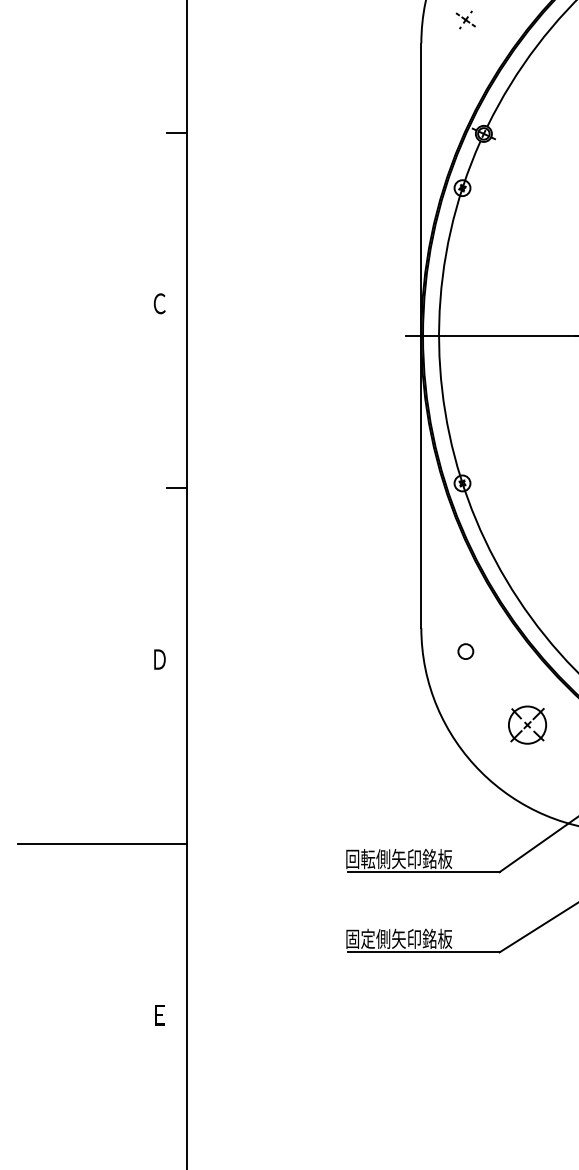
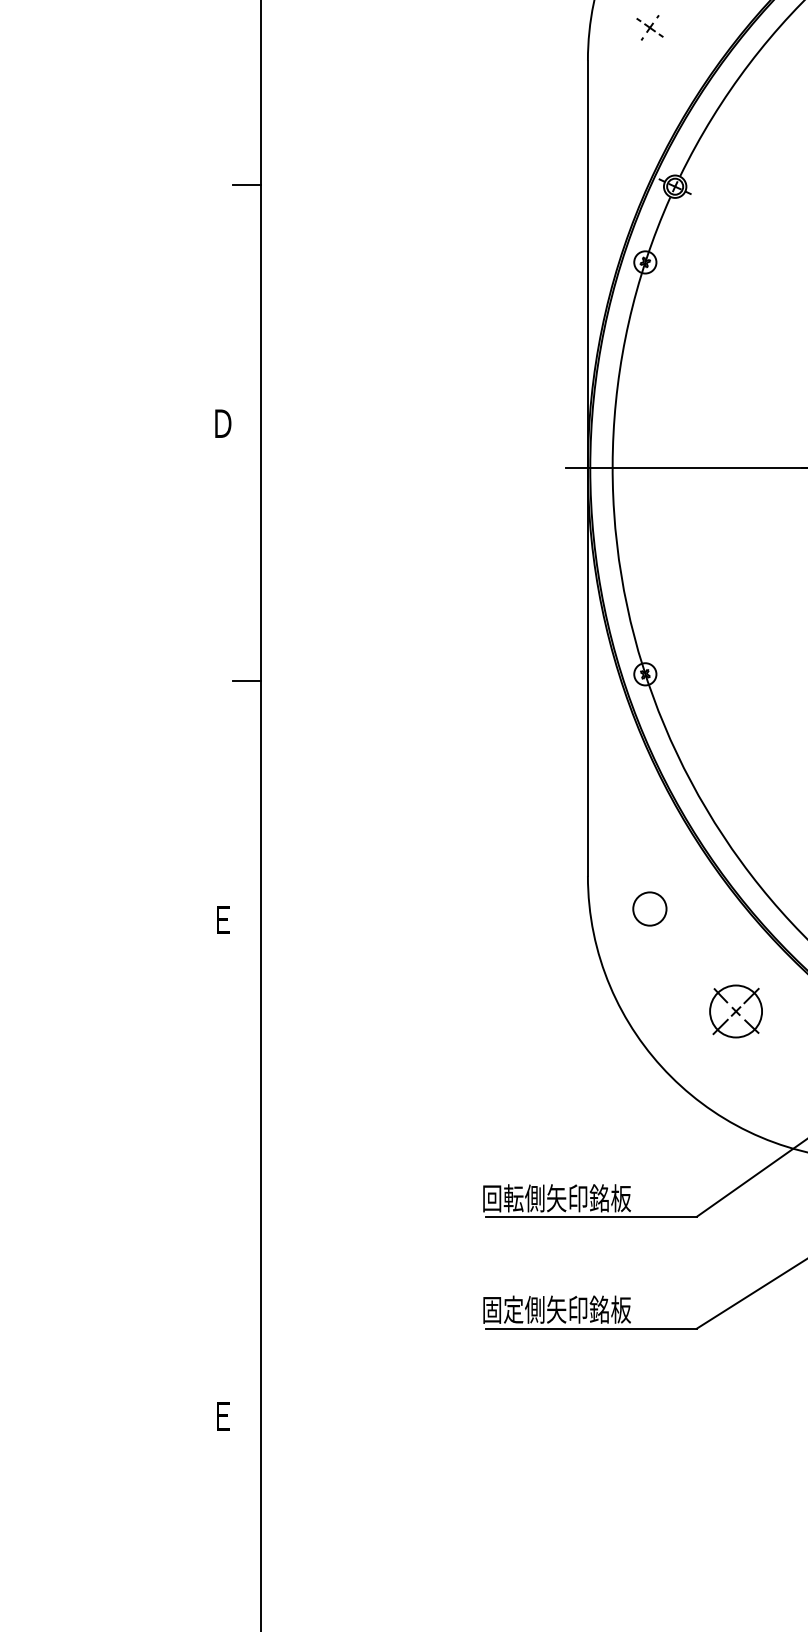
text: (159, 303) -> (222, 423), Ｃ -> Ｄ
circle: (465, 651) -> (649, 908), size x1.6
text: (159, 659) -> (222, 919), Ｄ -> Ｅ
line: (101, 844) -> (141, 1178), removed

